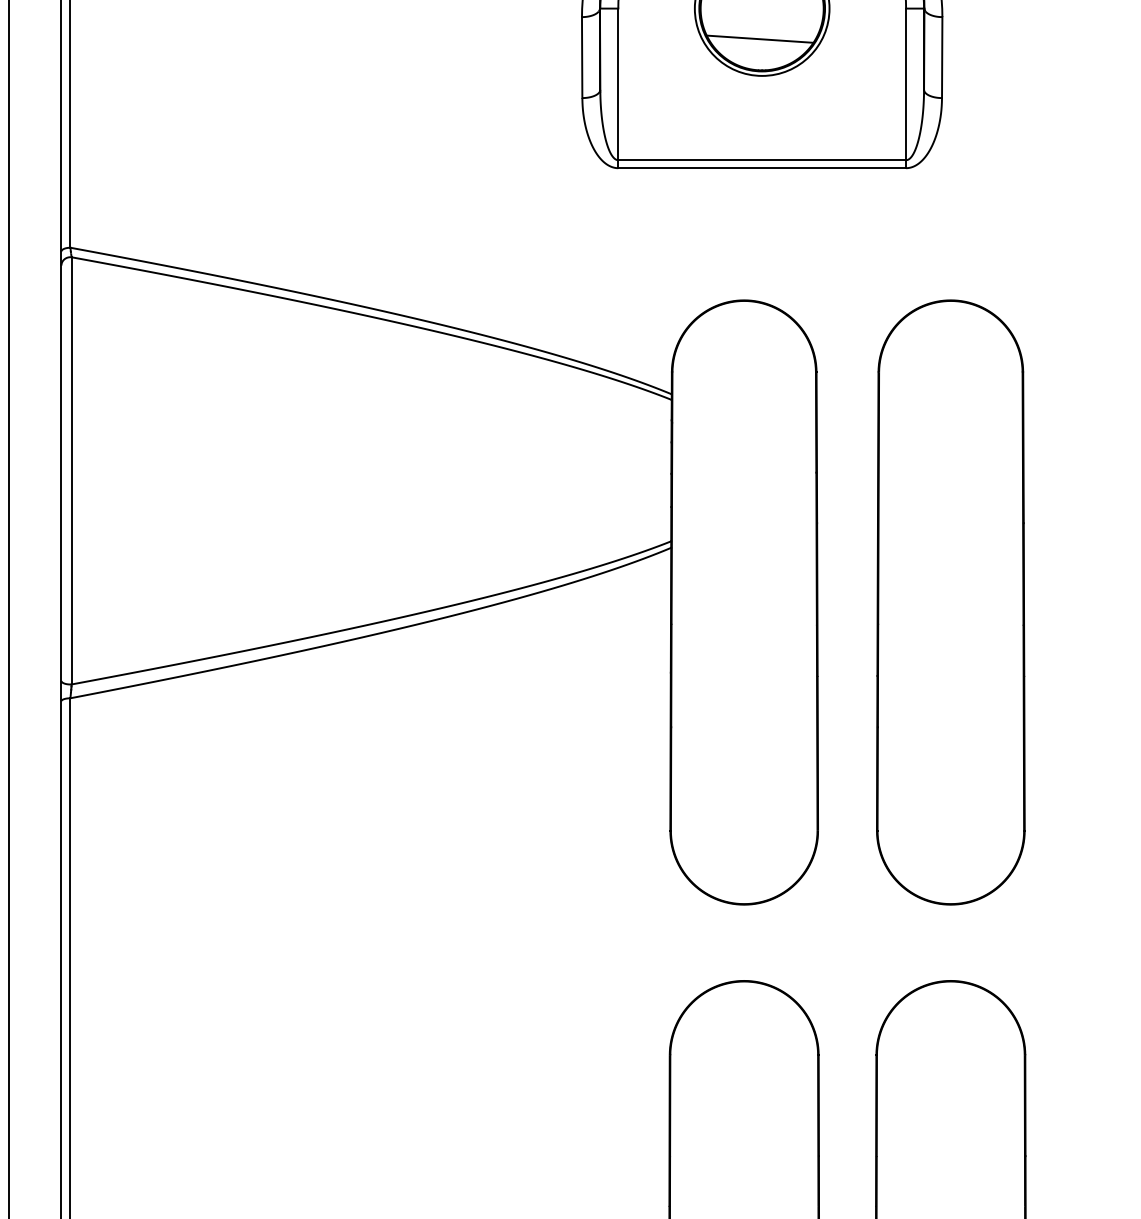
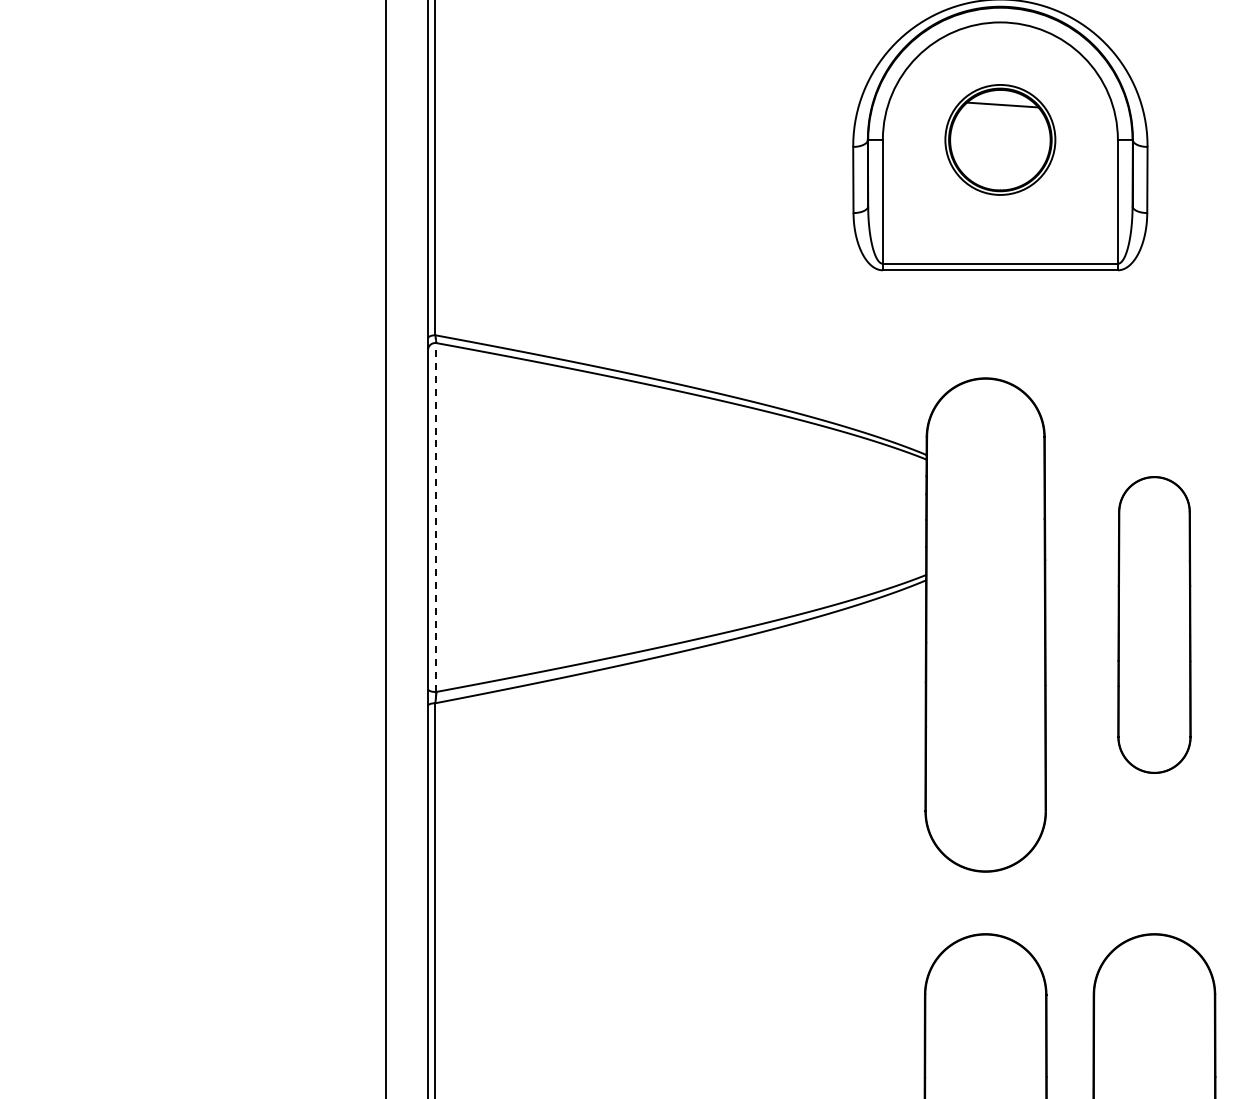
line: (759, 38) -> (998, 164), removed
line: (71, 470) -> (436, 517), solid -> dashed
part: (950, 601) -> (1154, 624), size x0.6

